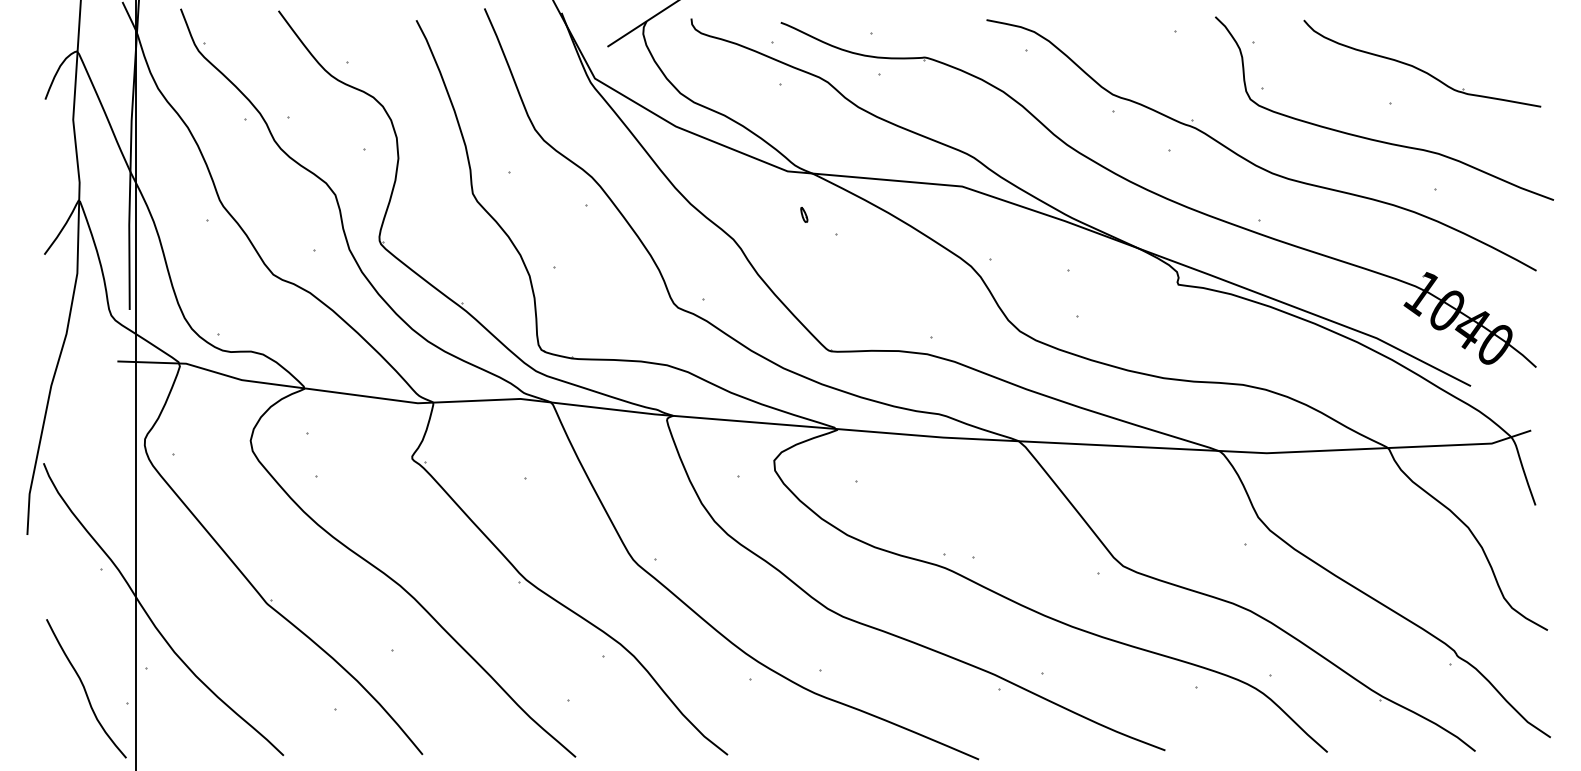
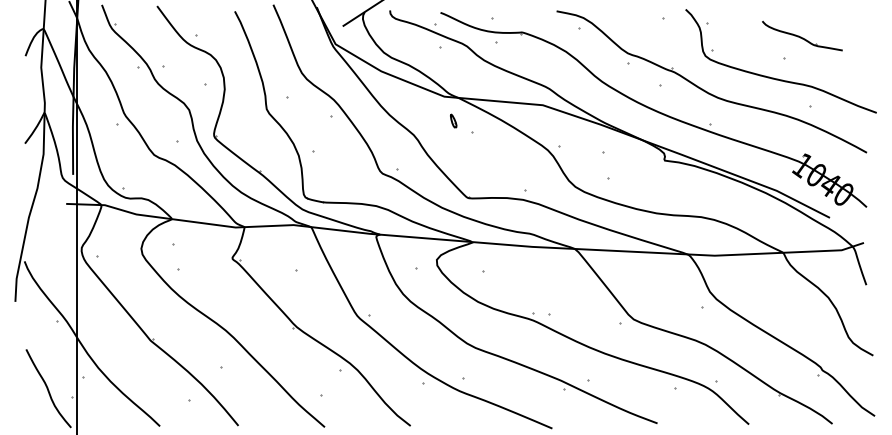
part: (1422, 62) -> (802, 35), size x0.6
part: (803, 215) -> (453, 121), size x1.6

